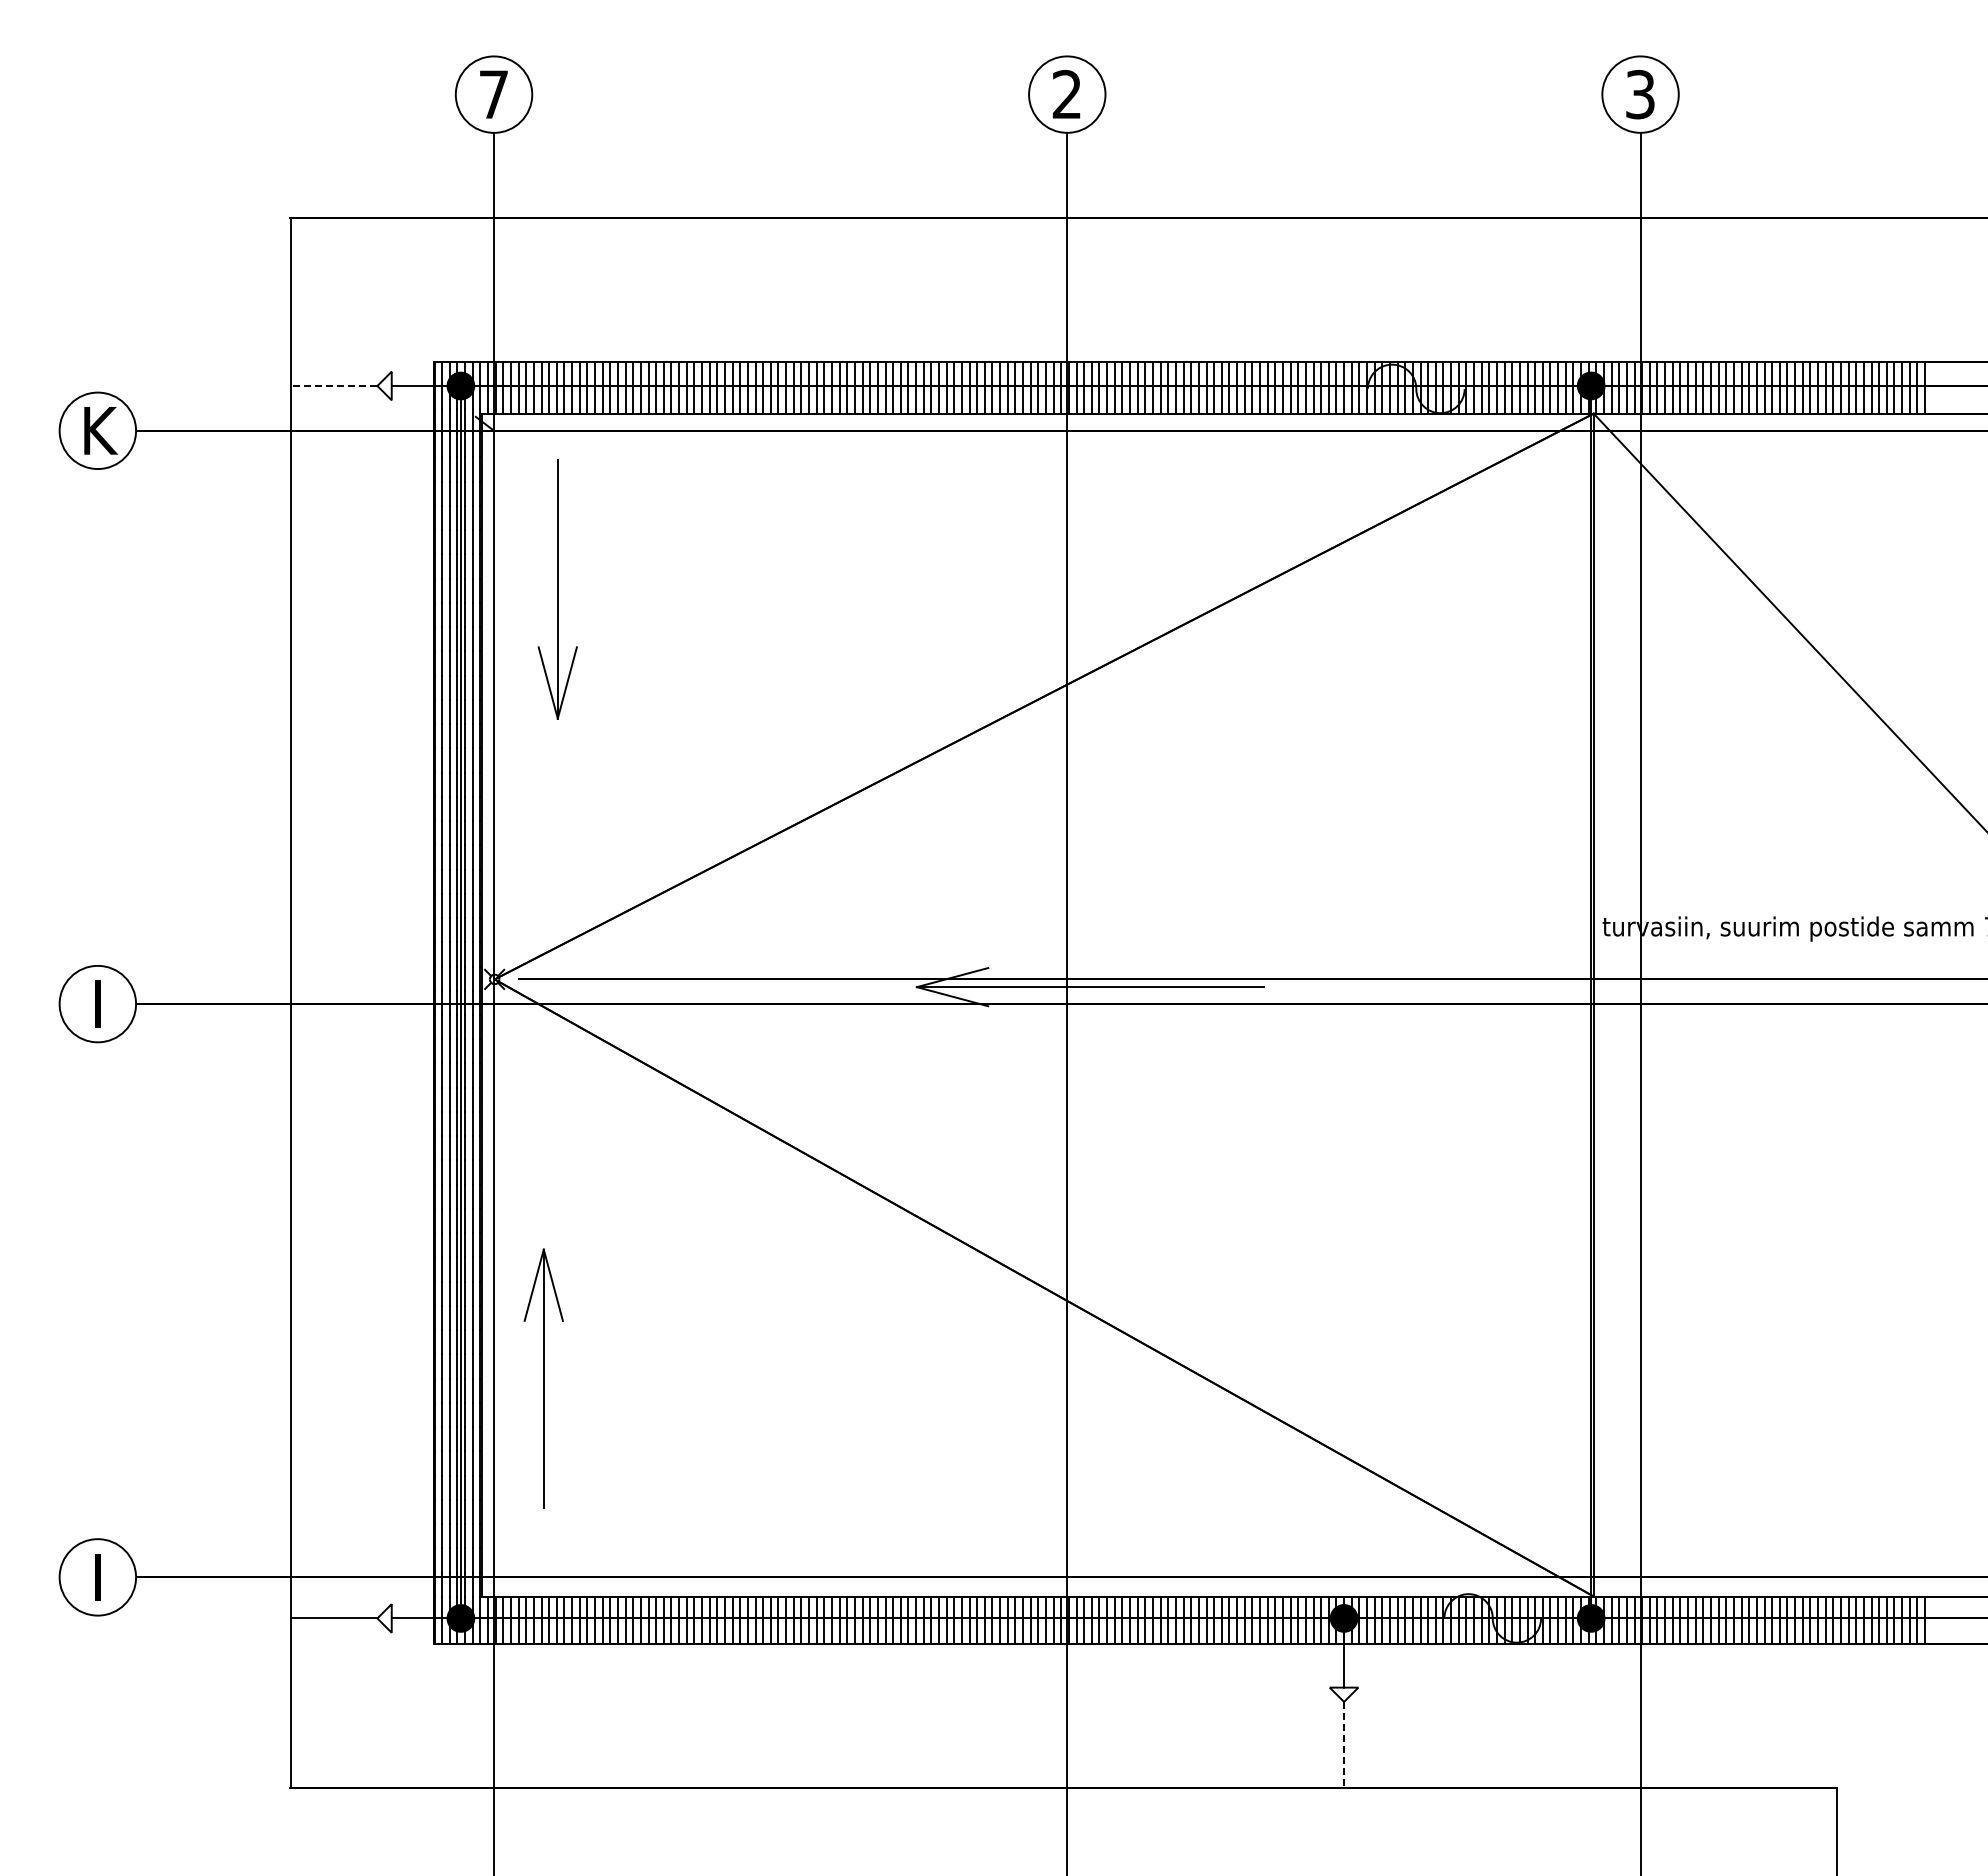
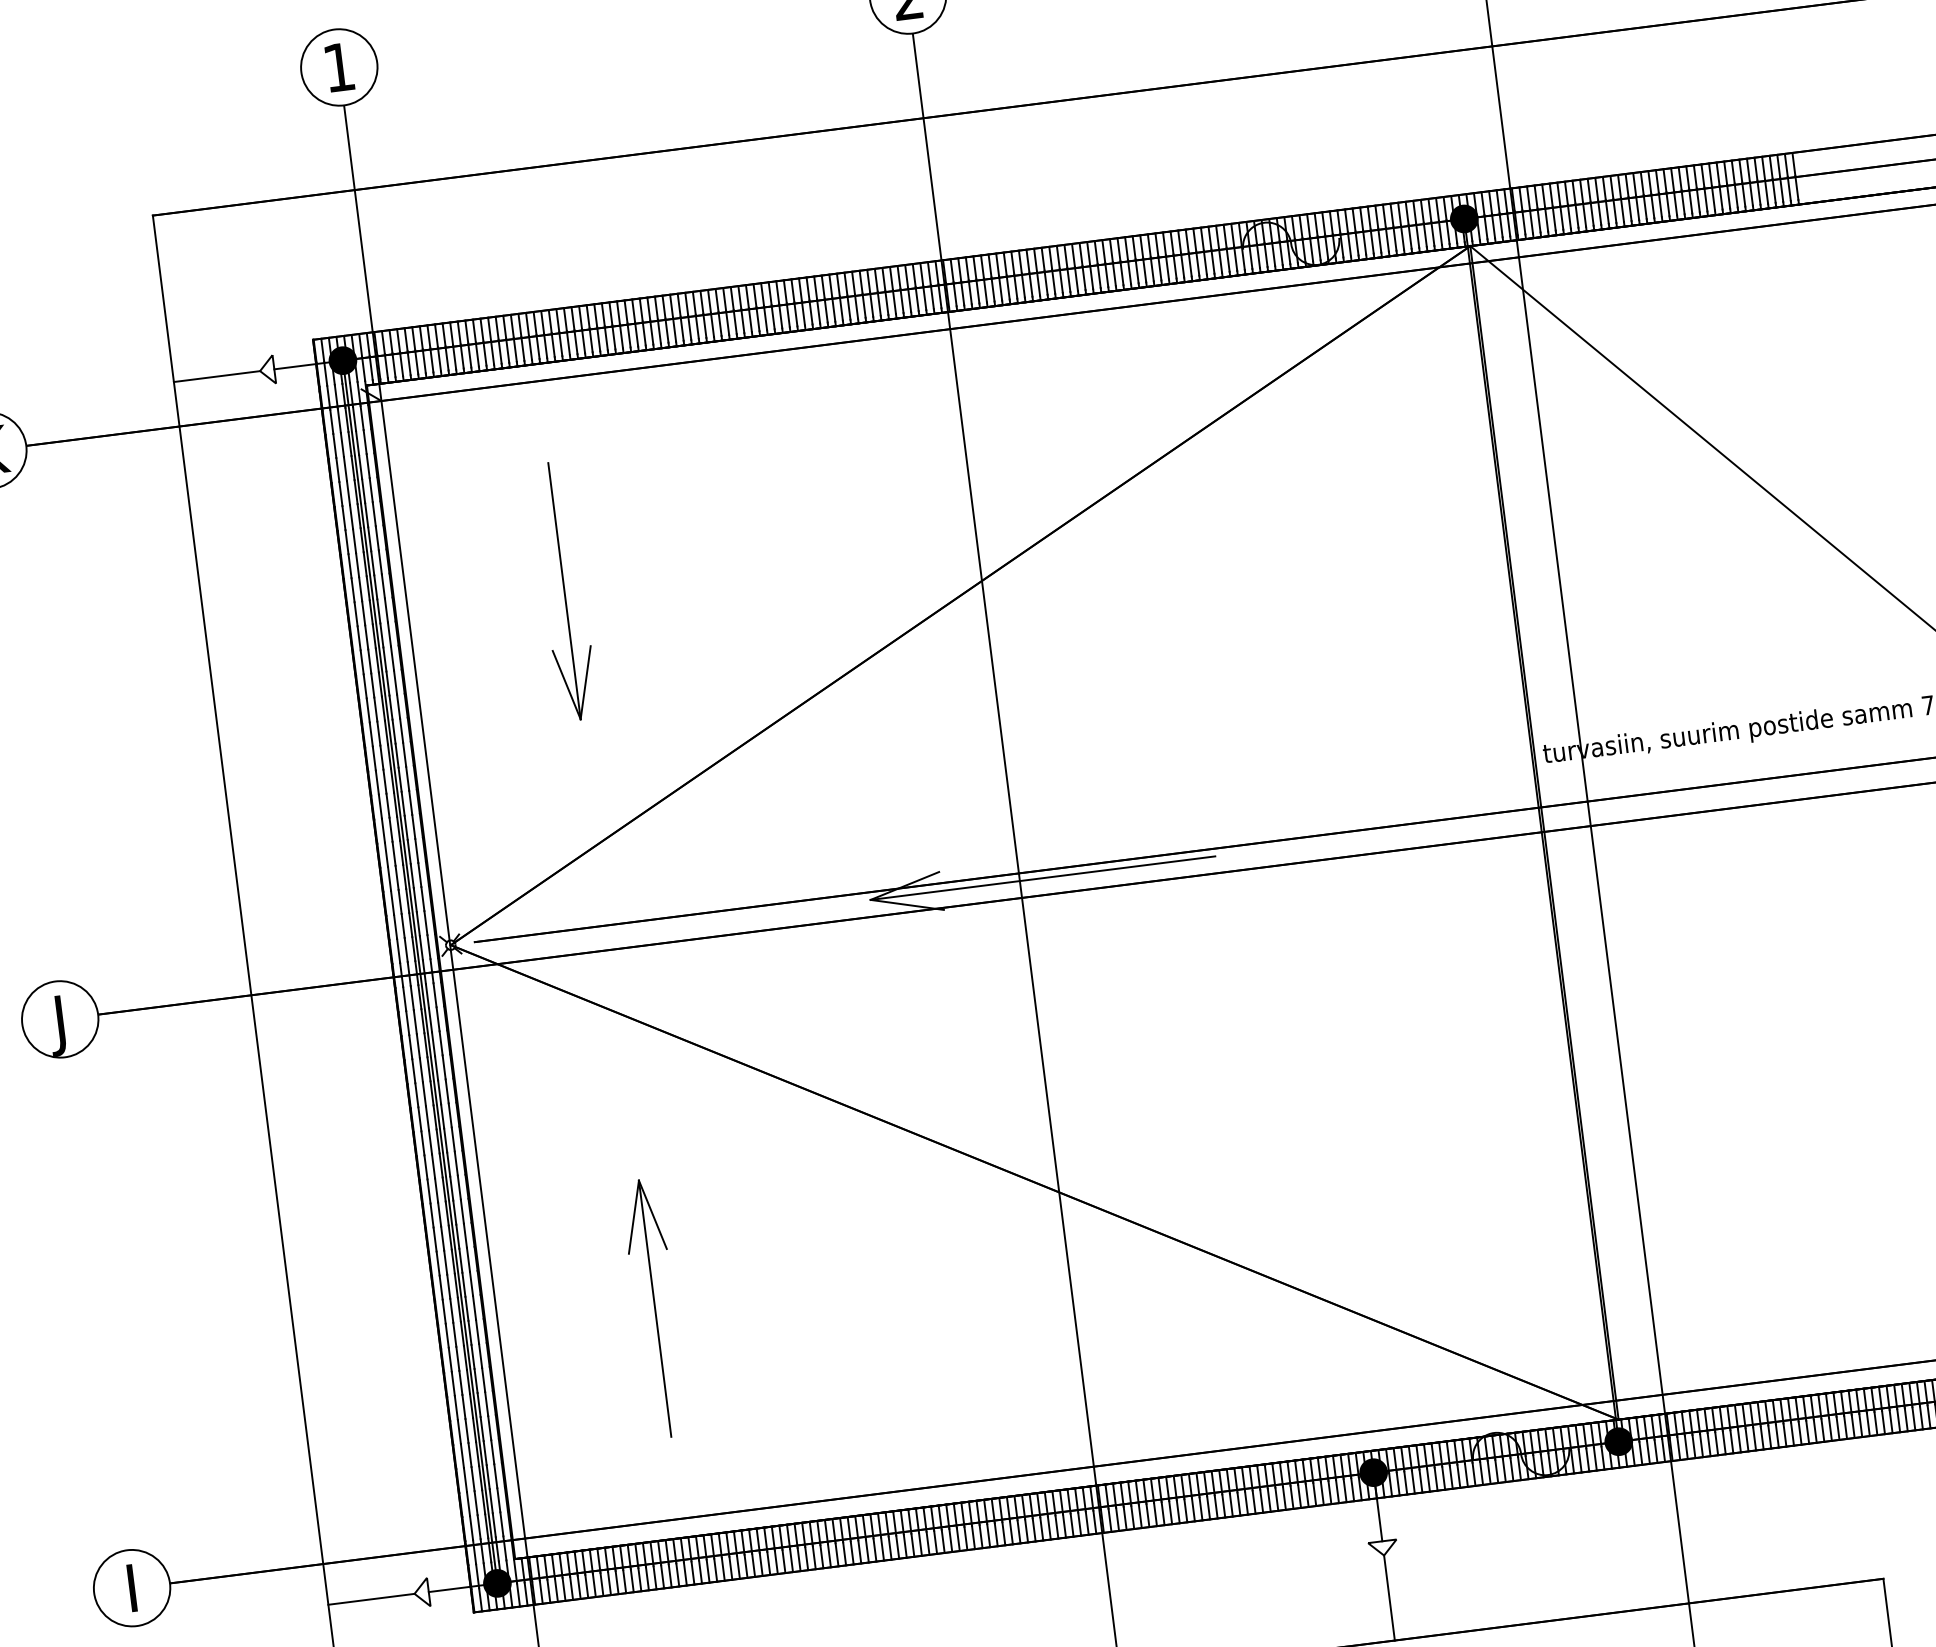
text: (493, 94) -> (338, 67), 7 -> 1
line: (333, 386) -> (216, 377), dashed -> solid
part: (557, 589) -> (564, 591), moved
text: (93, 1010) -> (56, 1026), I -> J
part: (543, 1378) -> (654, 1308), moved
line: (1344, 1744) -> (1389, 1597), dashed -> solid

